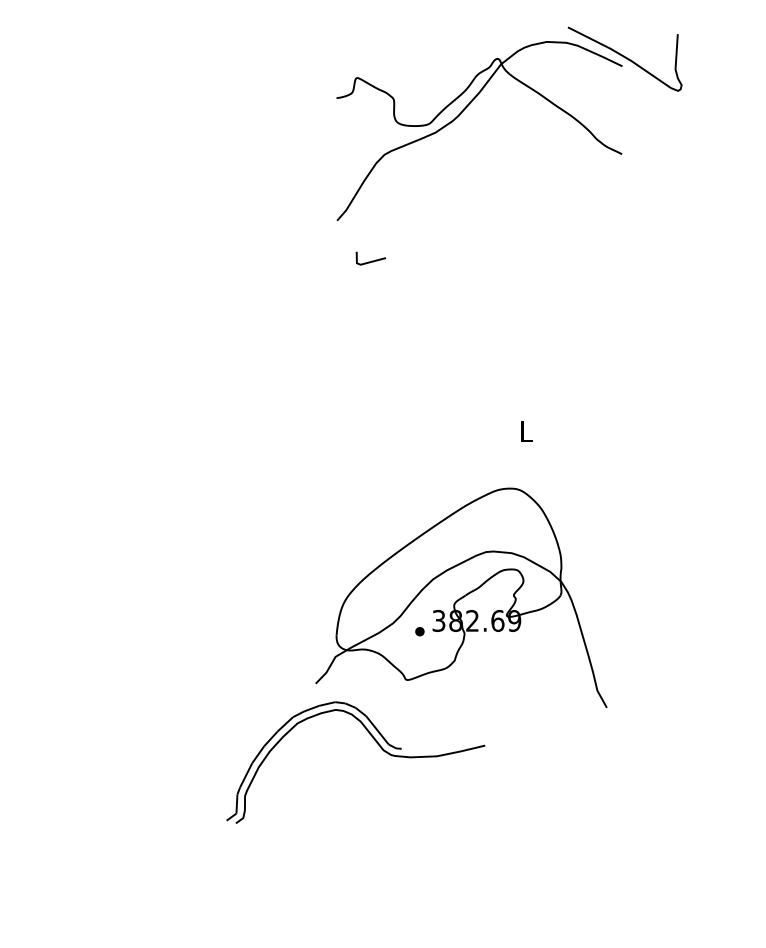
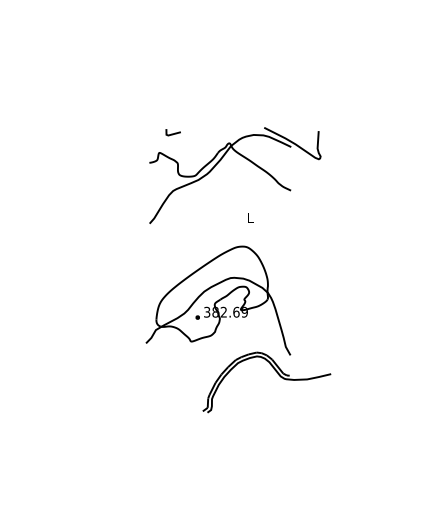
part: (534, 93) -> (247, 160), moved
part: (377, 746) -> (277, 374), moved

